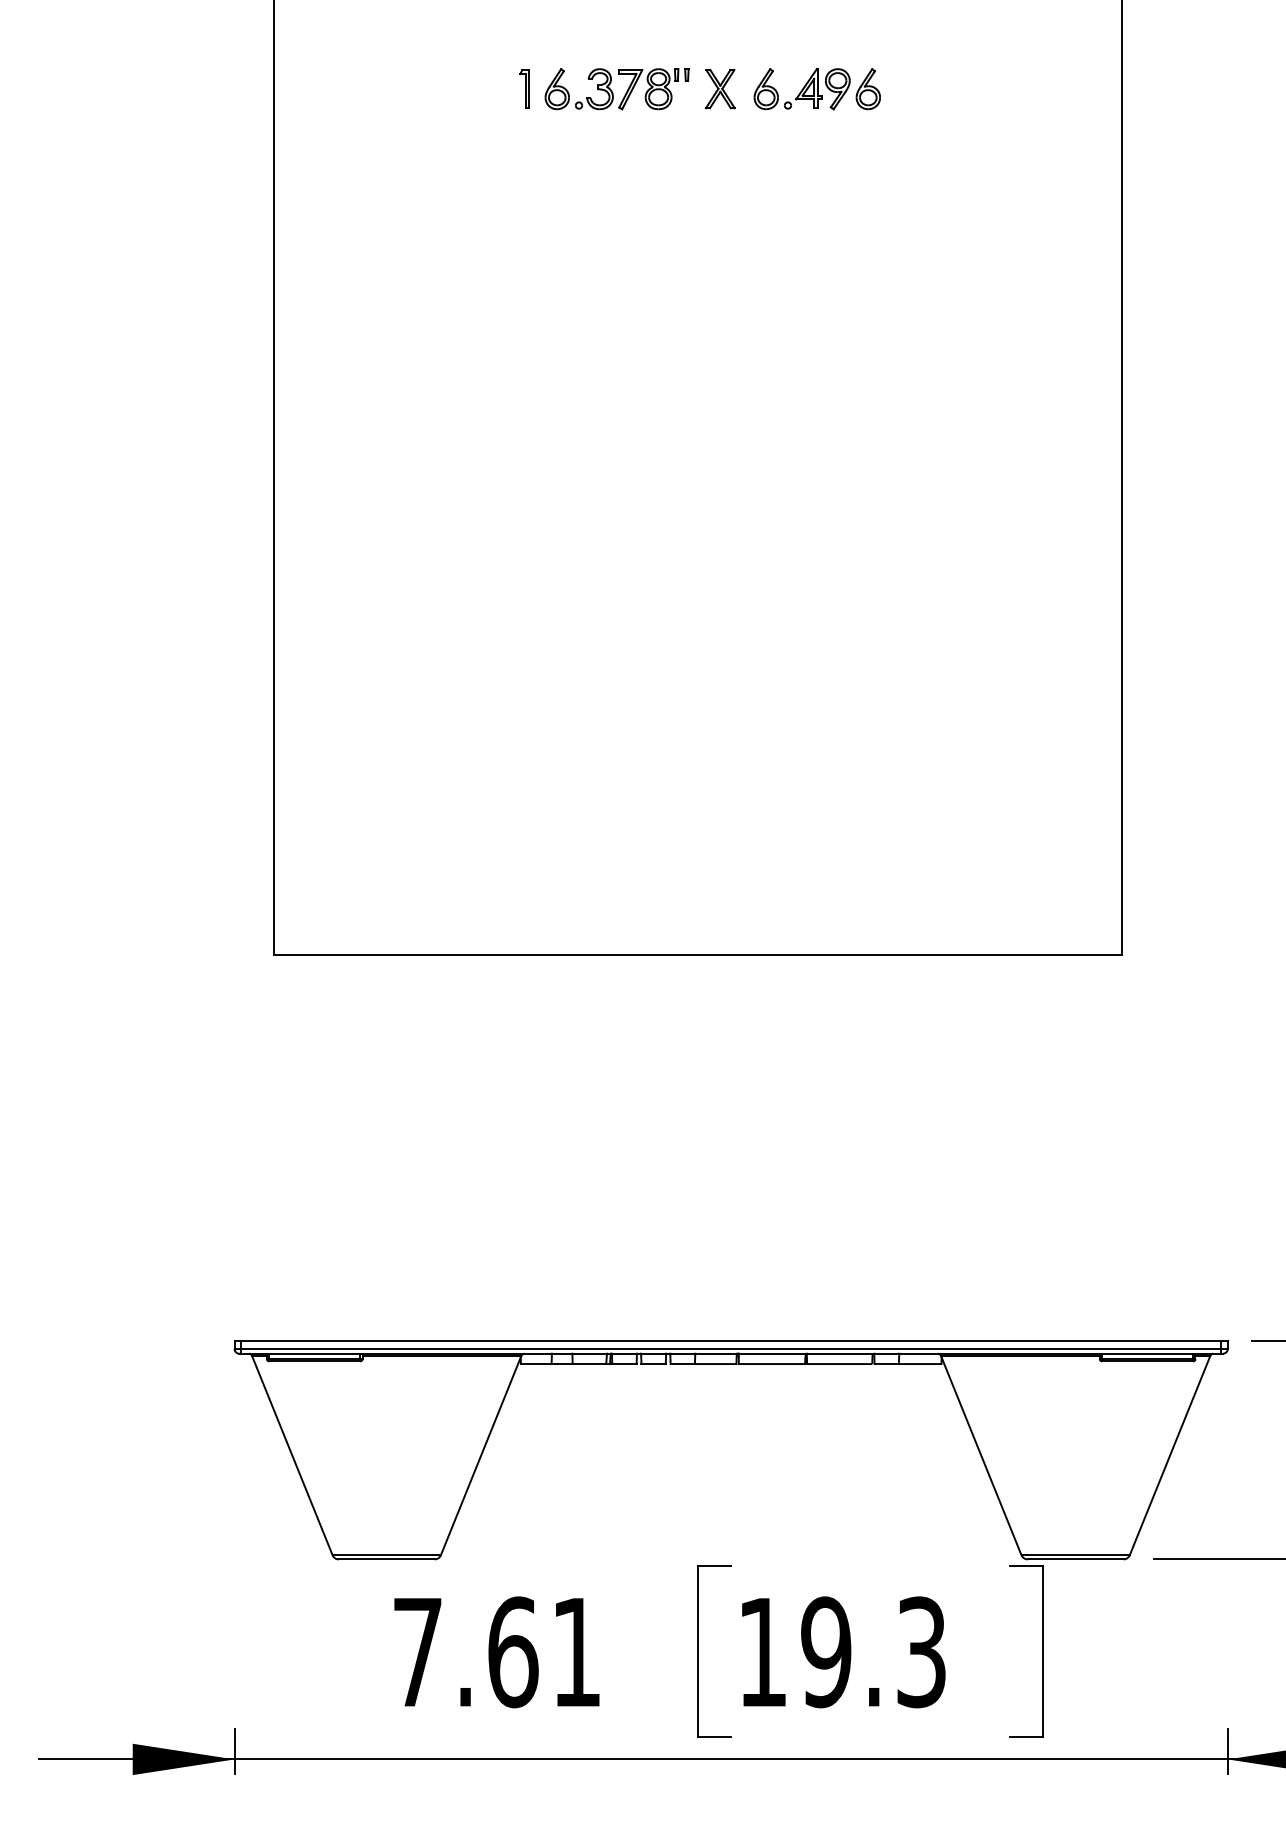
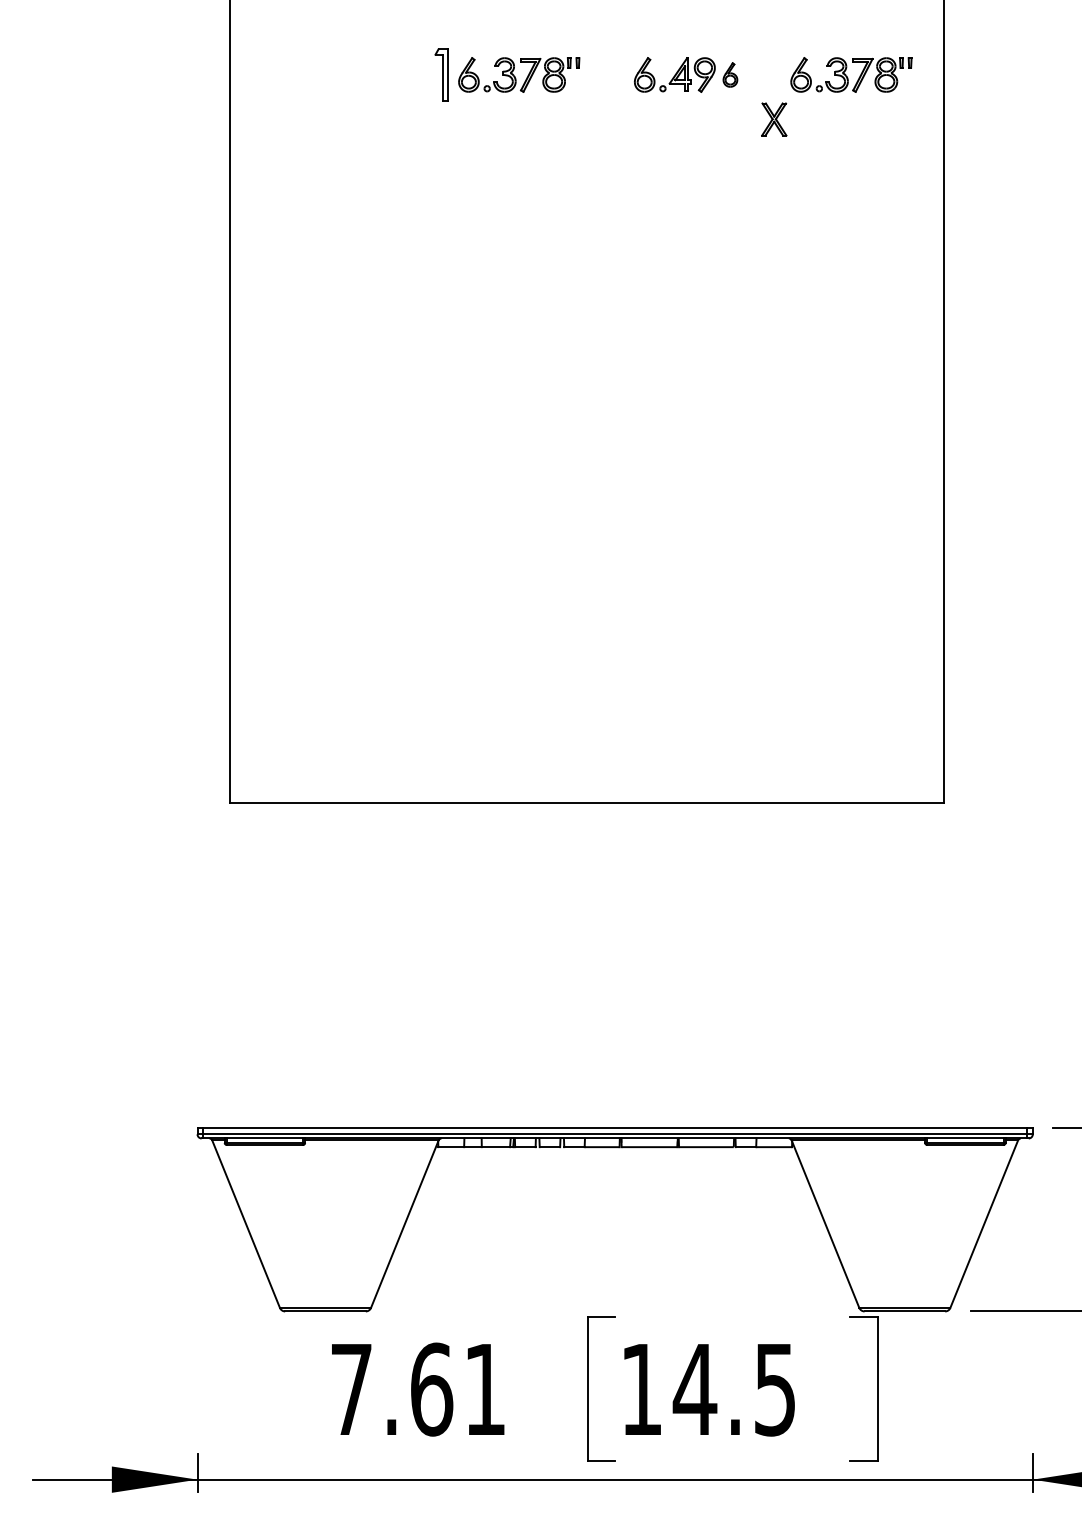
part: (524, 88) -> (441, 74), size x1.6
part: (719, 89) -> (773, 119), moved
part: (867, 89) -> (729, 75), size x0.7
part: (1011, 89) -> (850, 75), added
text: (872, 1652) -> (734, 1389), 19.3 -> 14.5

